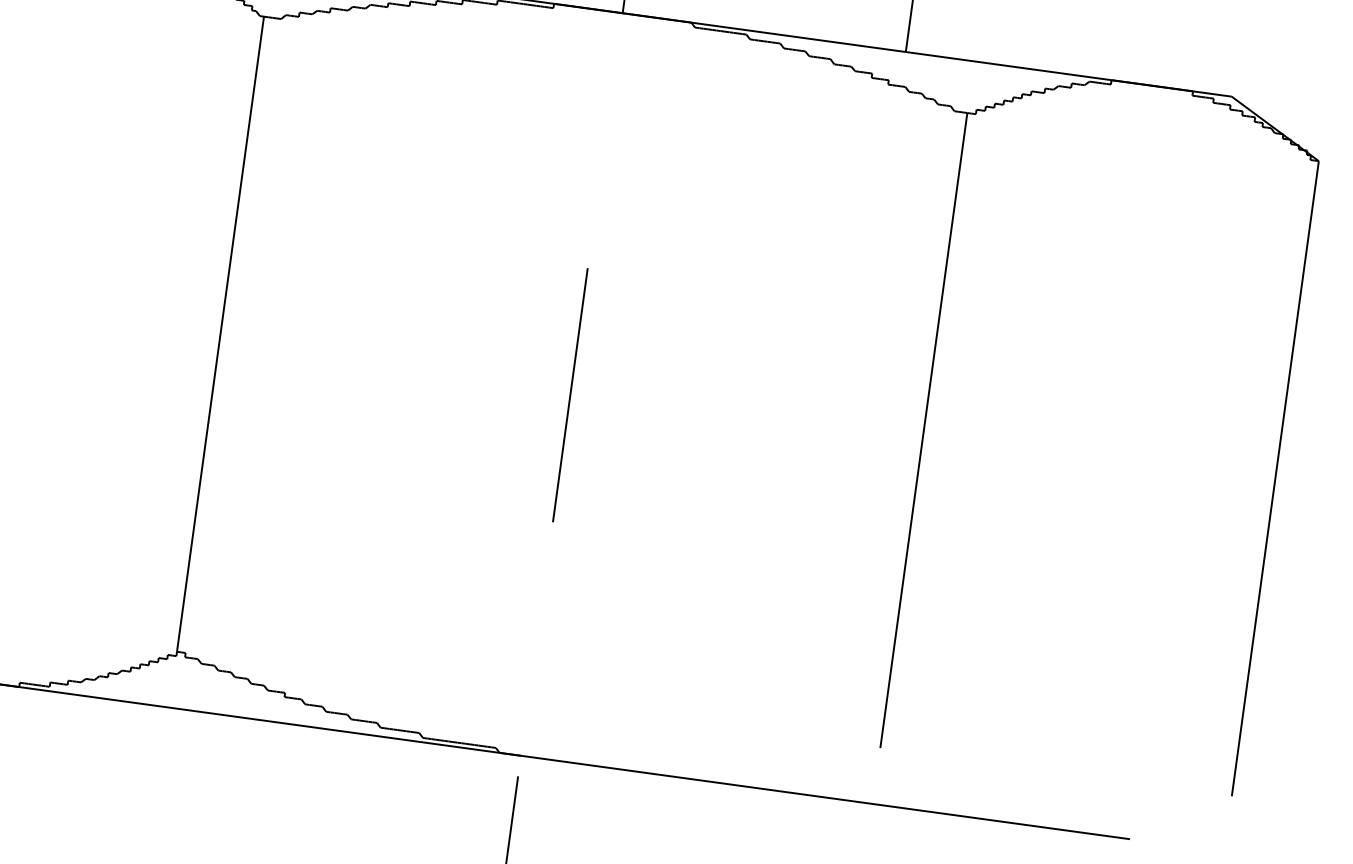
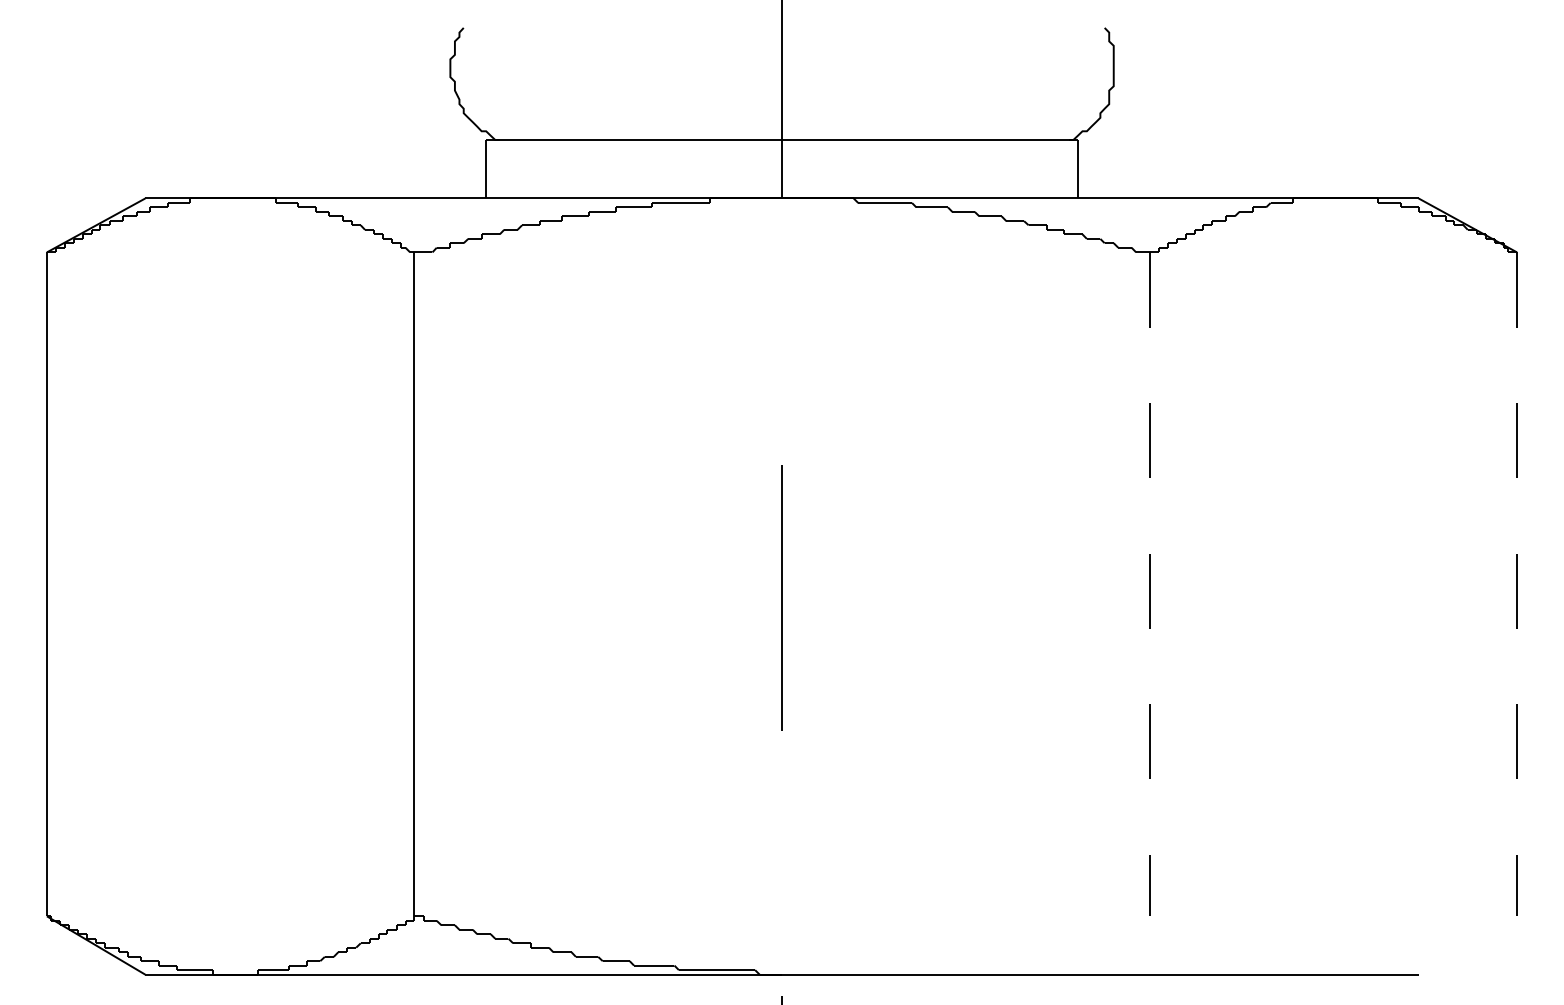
line: (923, 430) -> (1149, 584), solid -> dashed
line: (1275, 478) -> (1517, 584), solid -> dashed

